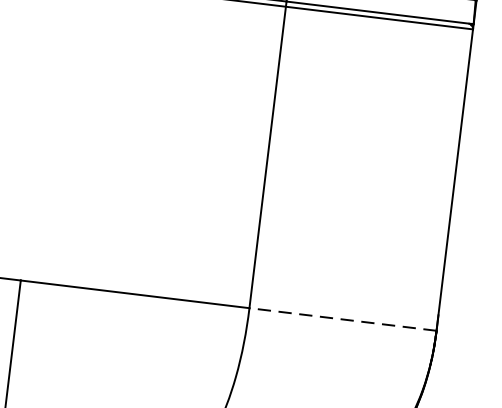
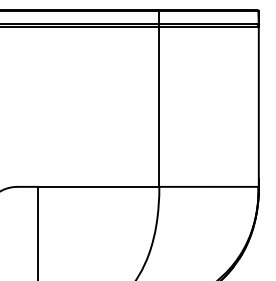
line: (343, 318) -> (209, 186), dashed -> solid

